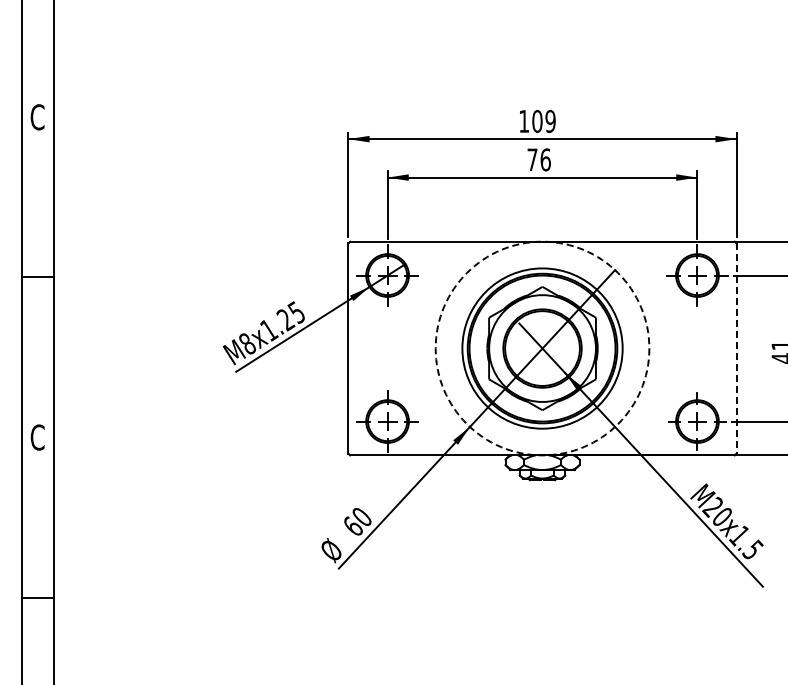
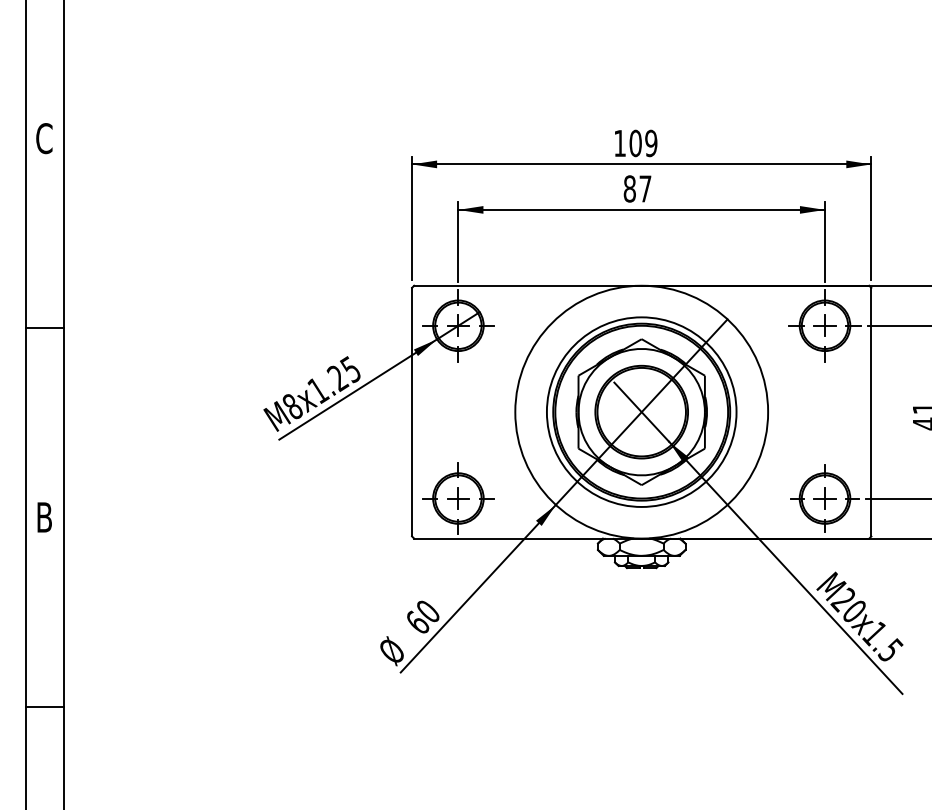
text: (538, 159) -> (636, 188), 76 -> 87
circle: (542, 348) -> (641, 412), dashed -> solid
line: (736, 349) -> (871, 413), dashed -> solid
text: (37, 437) -> (44, 517), C -> B

